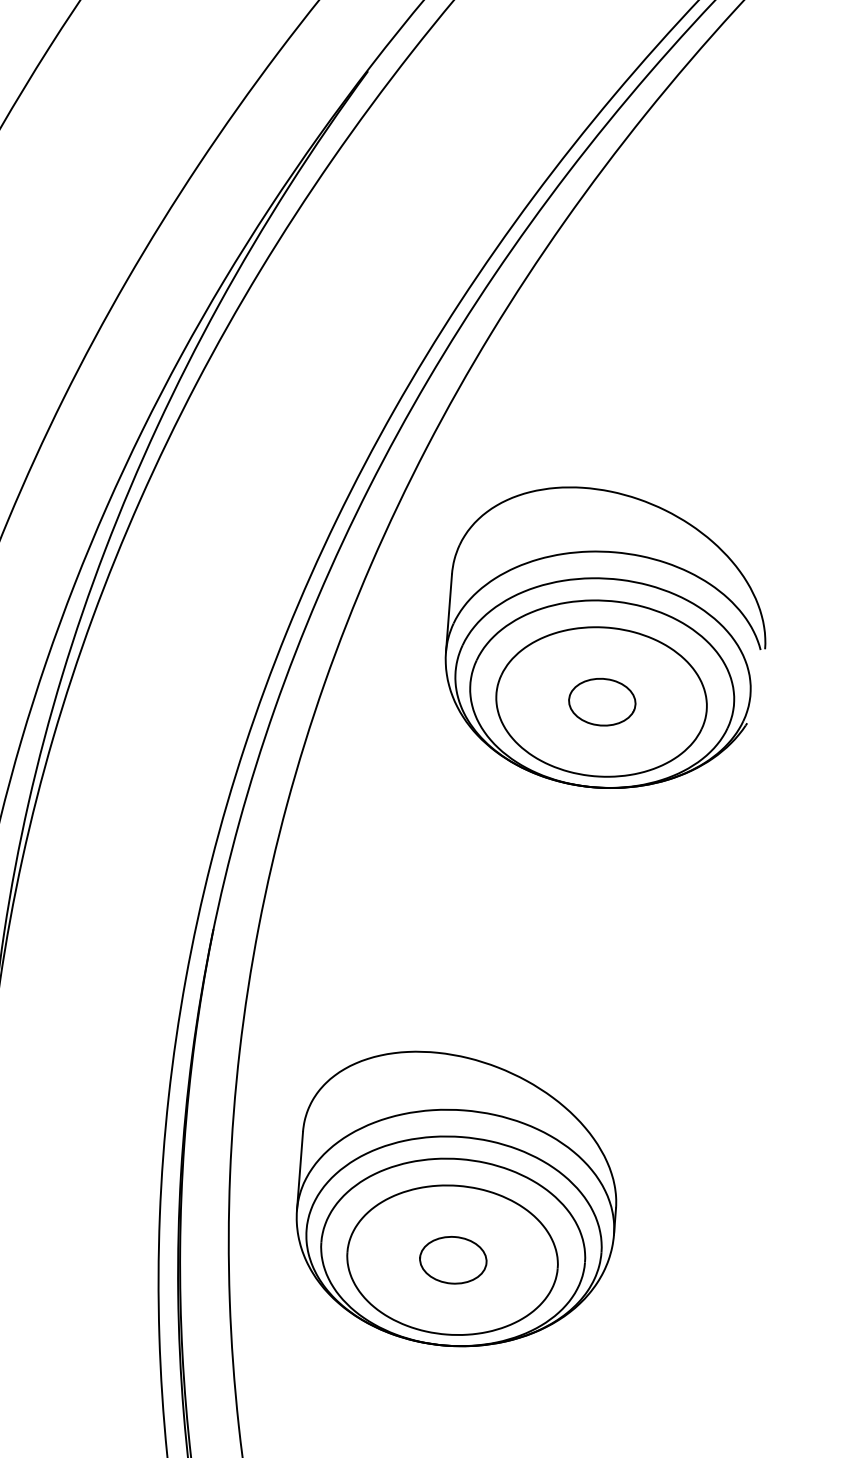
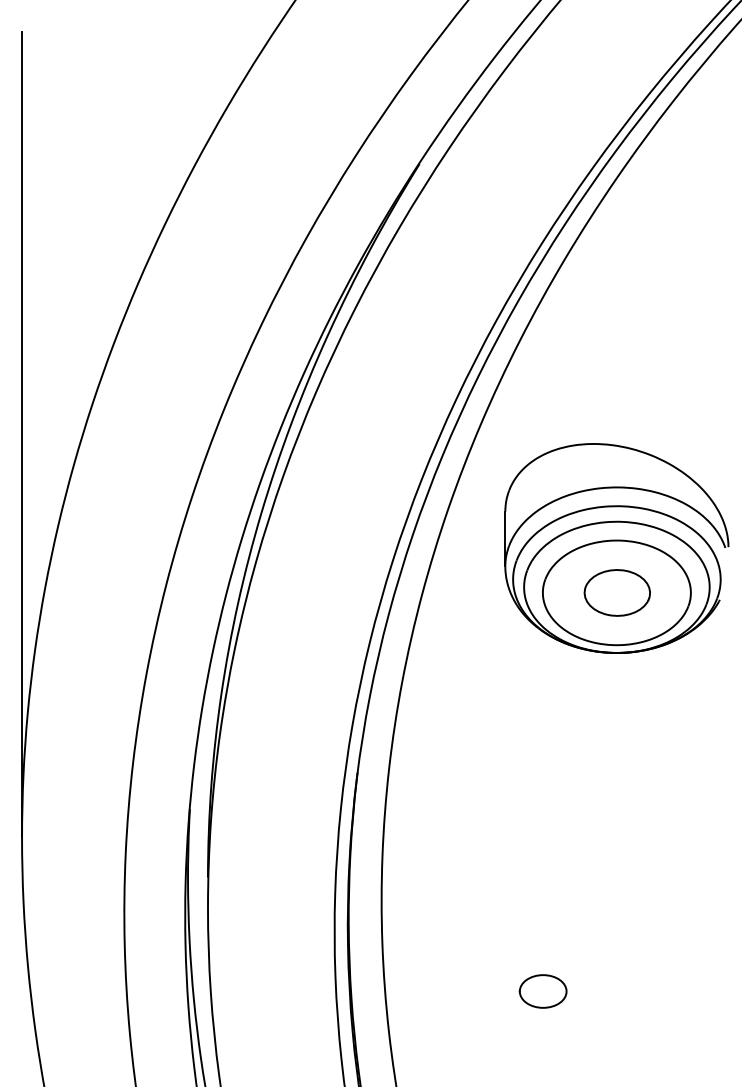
part: (602, 701) -> (617, 592), size x1.4
part: (456, 1200) -> (542, 949), removed

